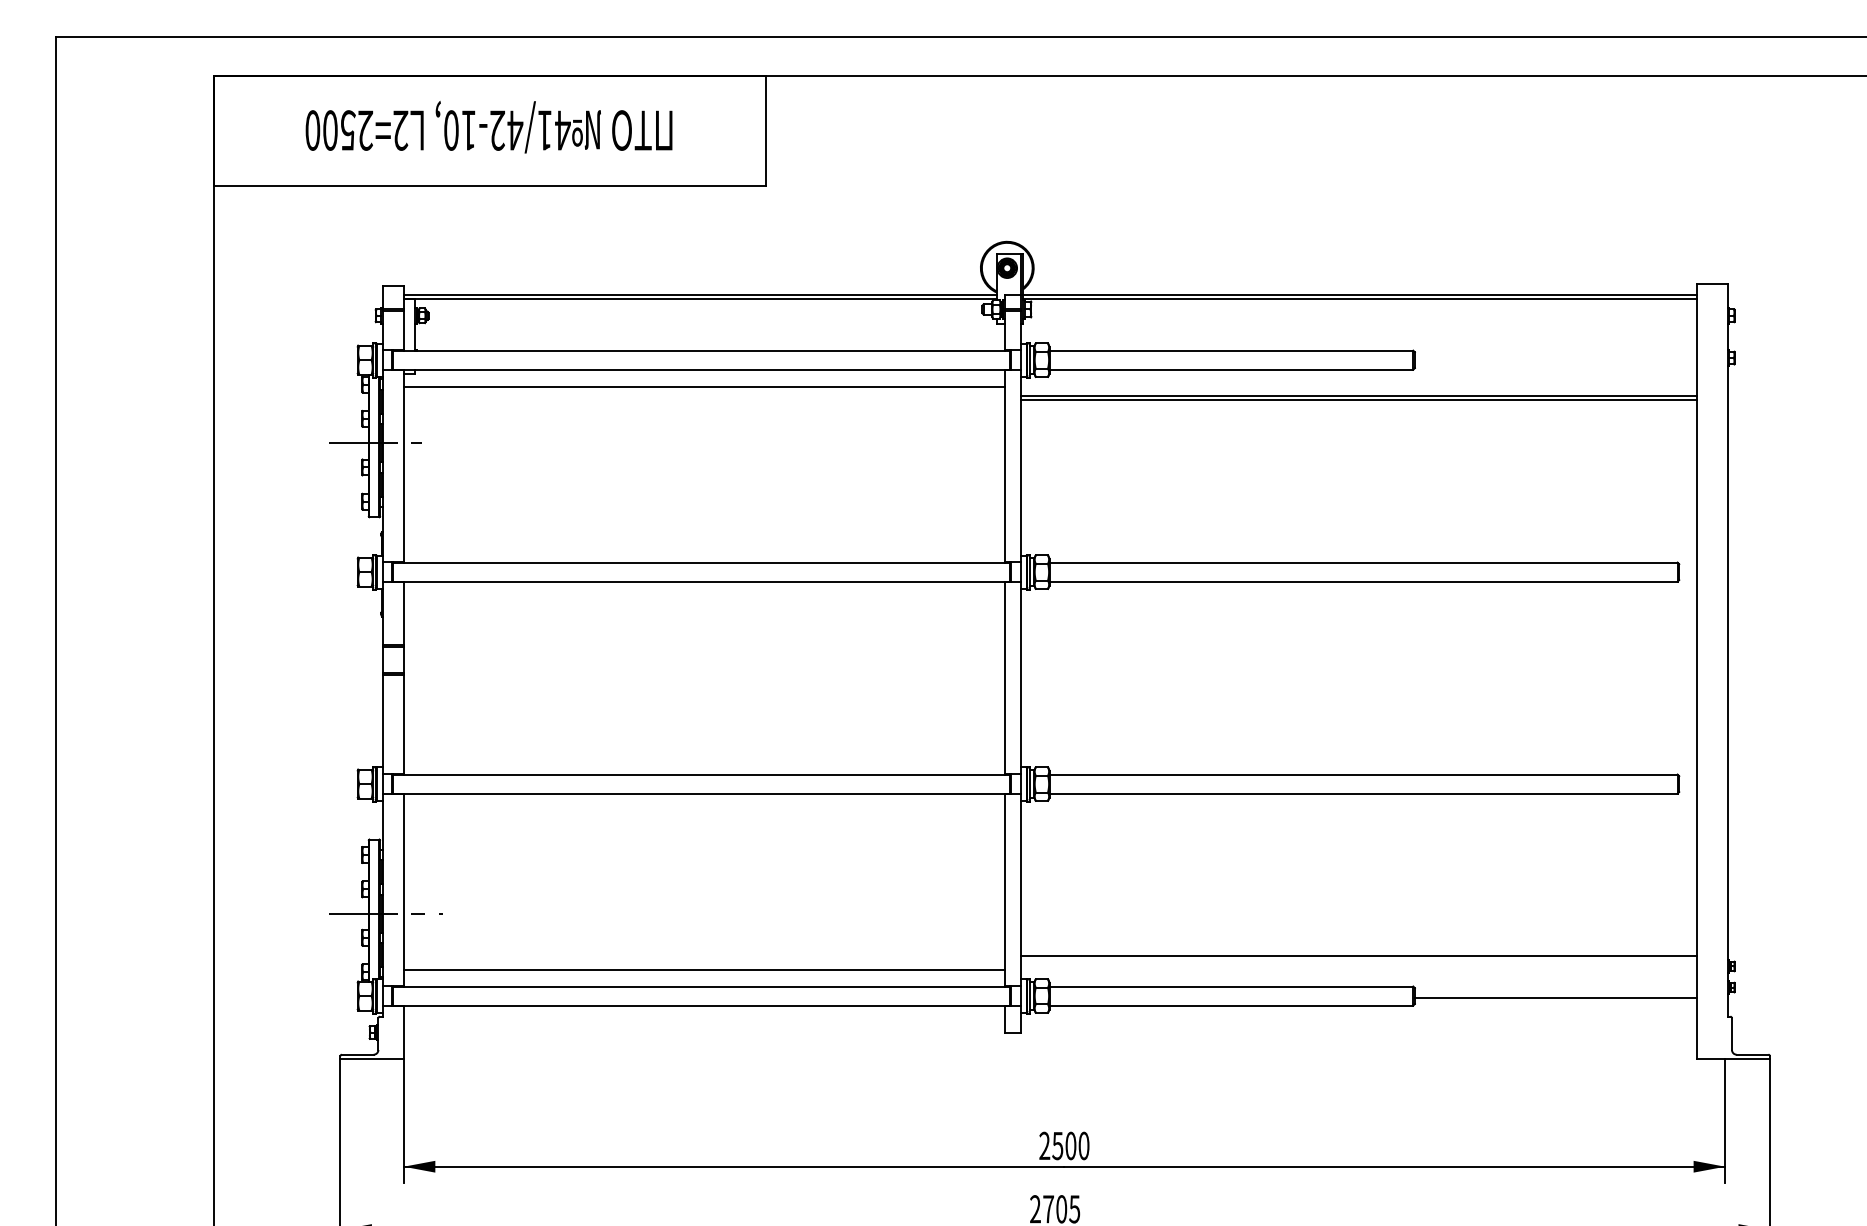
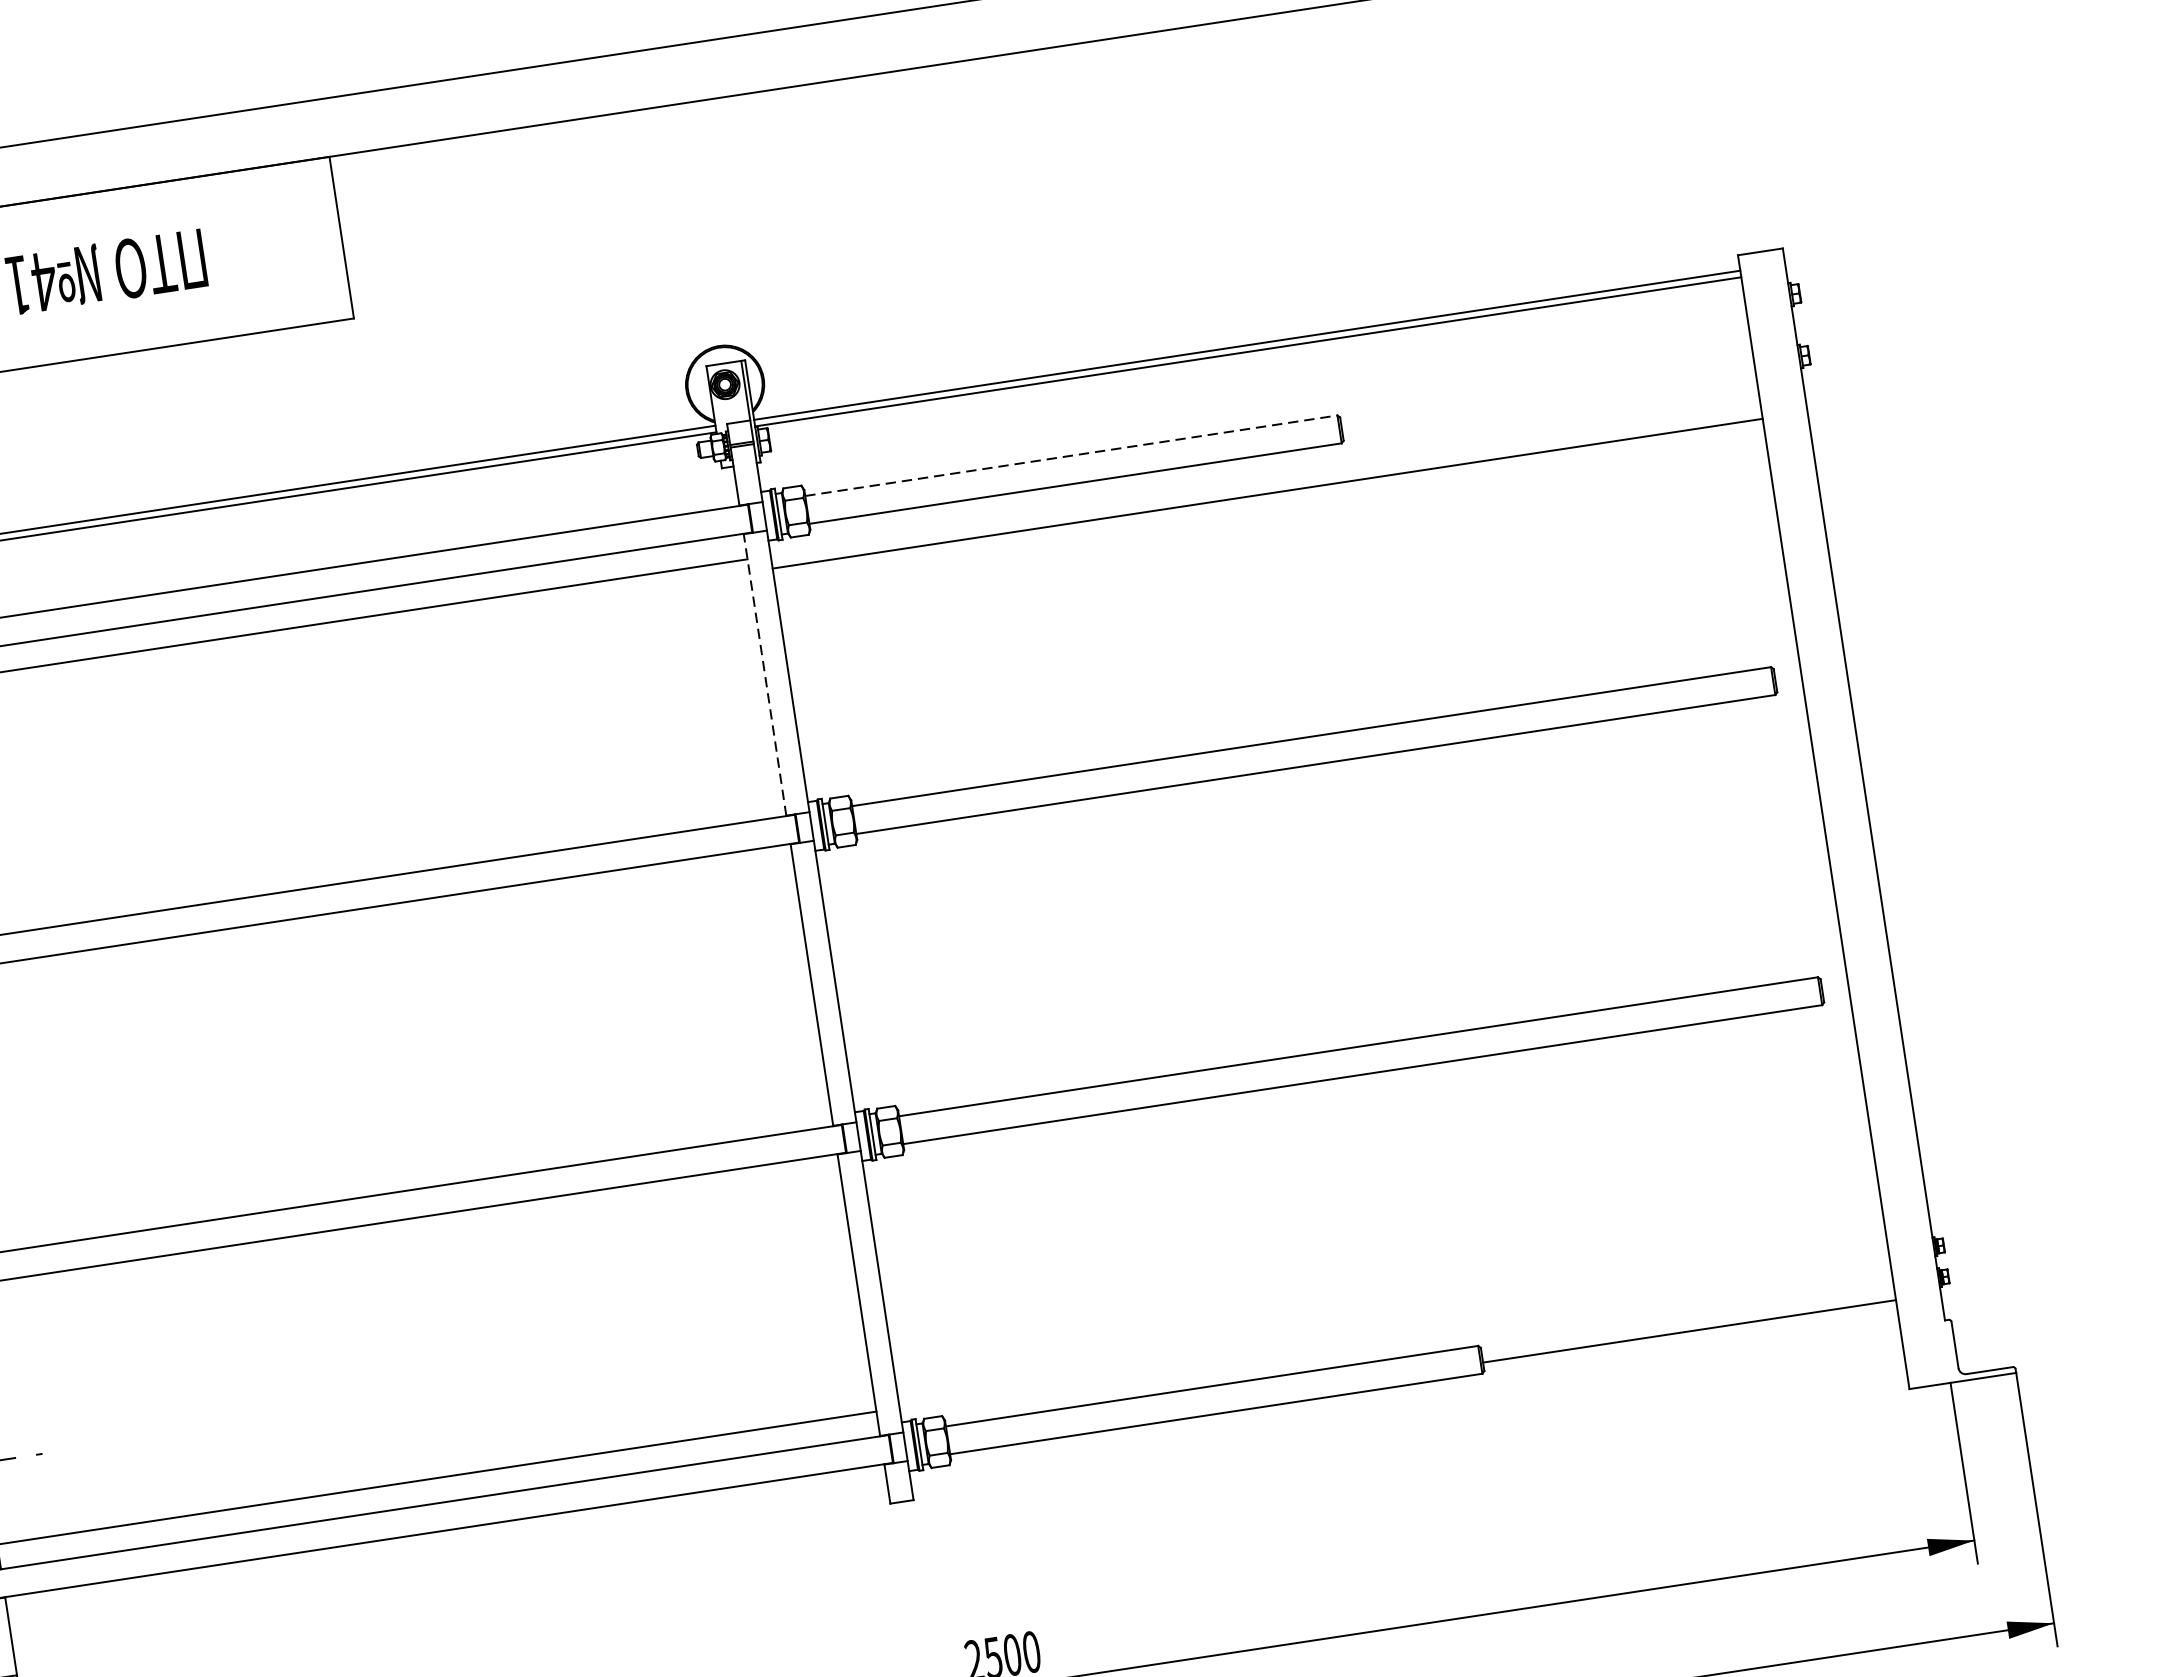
line: (1231, 350) -> (1071, 455), solid -> dashed
line: (1358, 400) -> (1268, 500), removed
line: (1004, 465) -> (764, 673), solid -> dashed
line: (1358, 955) -> (1391, 1312), removed

